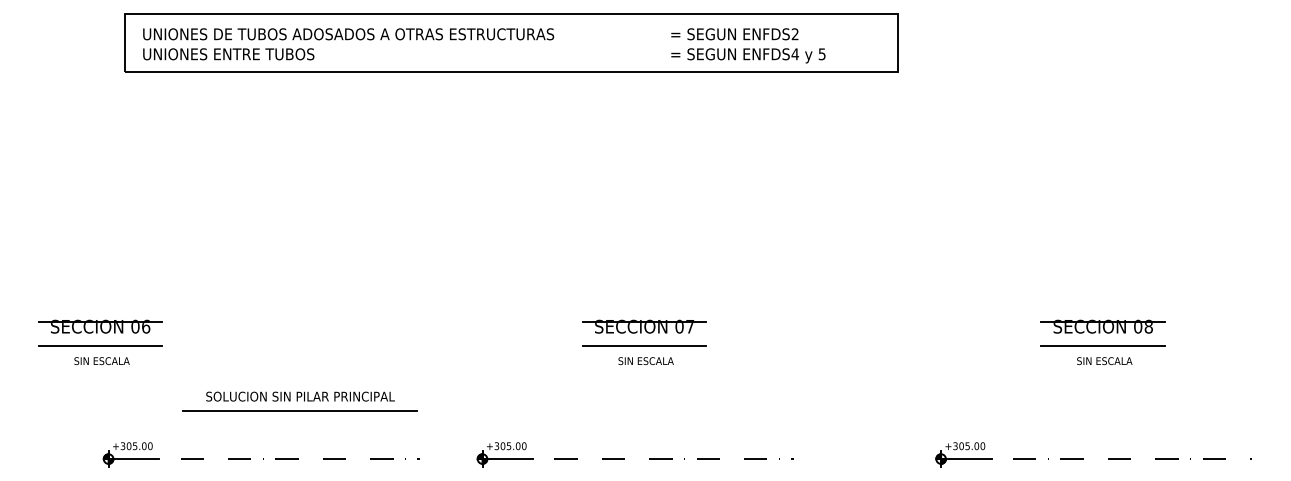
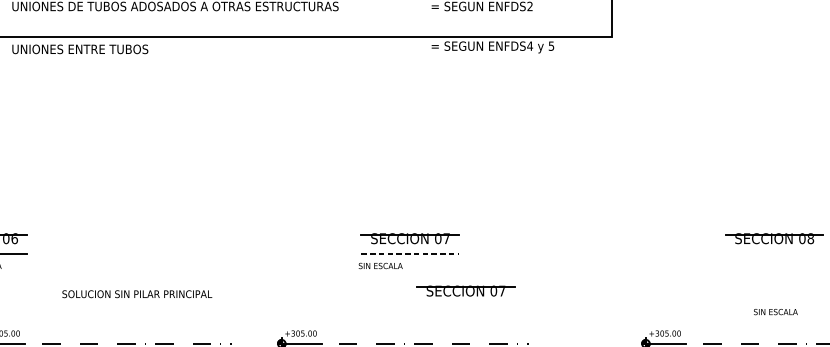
text: (228, 54) -> (80, 49), moved
text: (748, 55) -> (492, 47), moved
line: (644, 345) -> (410, 253), solid -> dashed
line: (1102, 345) -> (774, 253), removed
text: (645, 361) -> (380, 266), moved
text: (1104, 361) -> (775, 312), moved
part: (714, 392) -> (465, 290), added
line: (300, 410) -> (137, 305), removed

